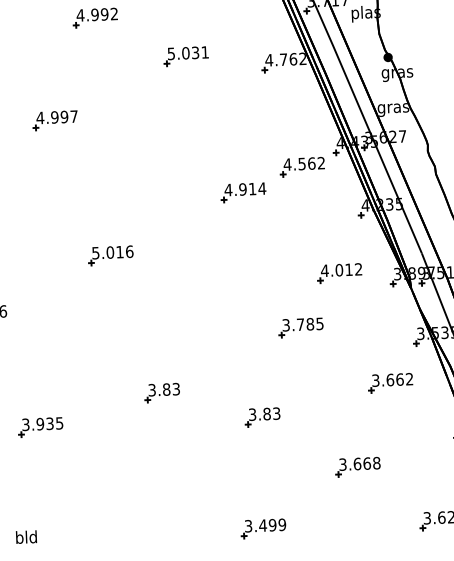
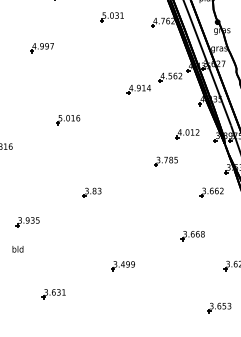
part: (261, 416) -> (143, 207), removed
part: (40, 428) -> (27, 222), moved
part: (262, 529) -> (122, 266), moved
text: (25, 537) -> (17, 249), moved

